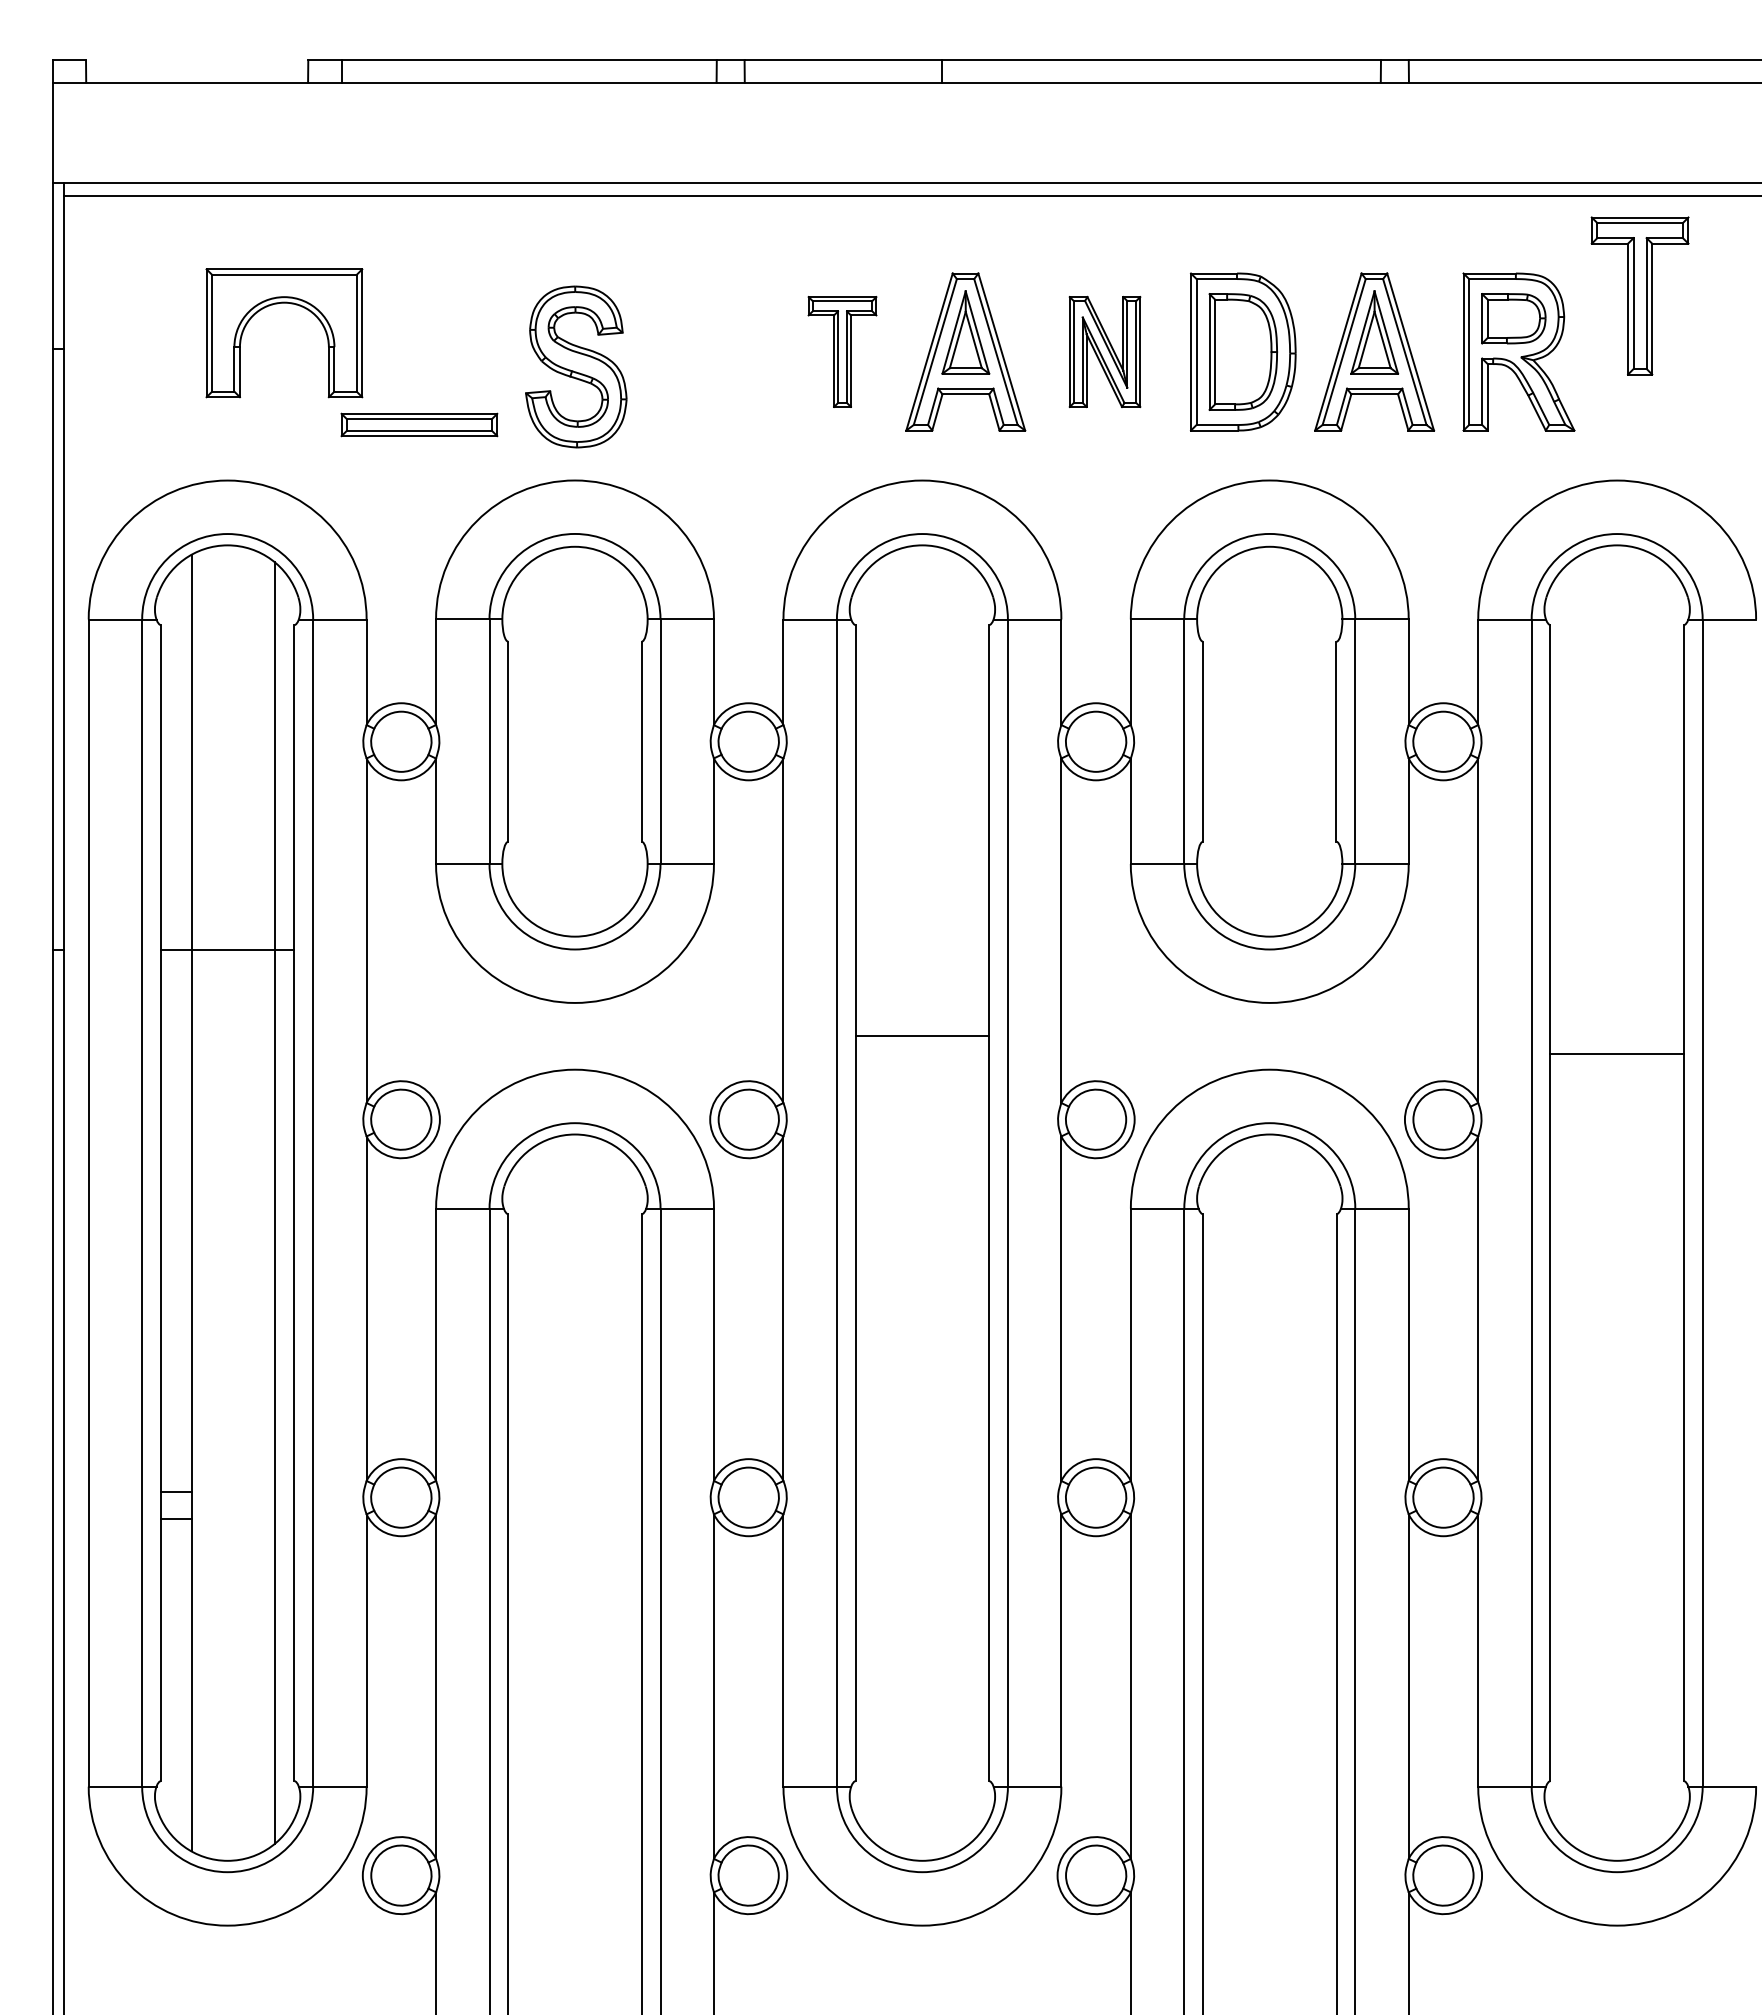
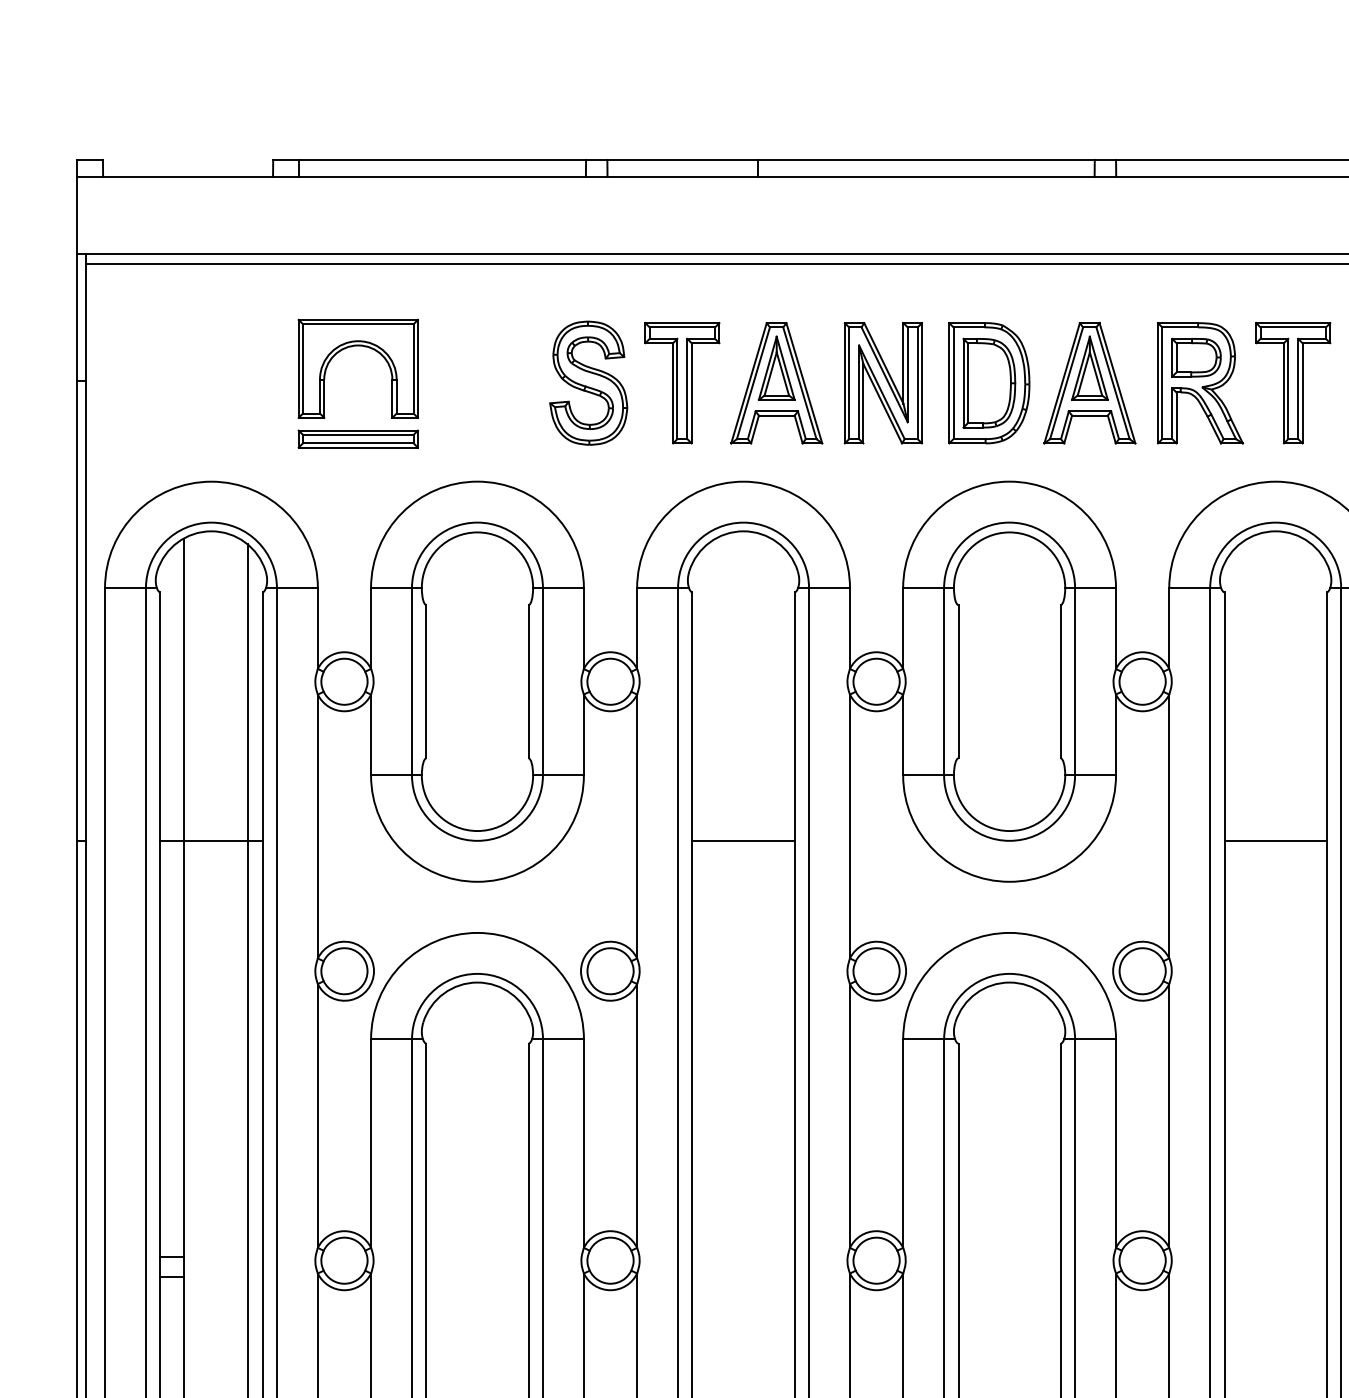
part: (1639, 295) -> (1292, 382), moved
part: (277, 304) -> (353, 346), moved
part: (842, 351) -> (682, 382), size x1.43
part: (1104, 351) -> (883, 382), size x1.43
part: (576, 366) -> (588, 382), moved
line: (922, 1035) -> (743, 840), moved
line: (1616, 1053) -> (1275, 840), moved

